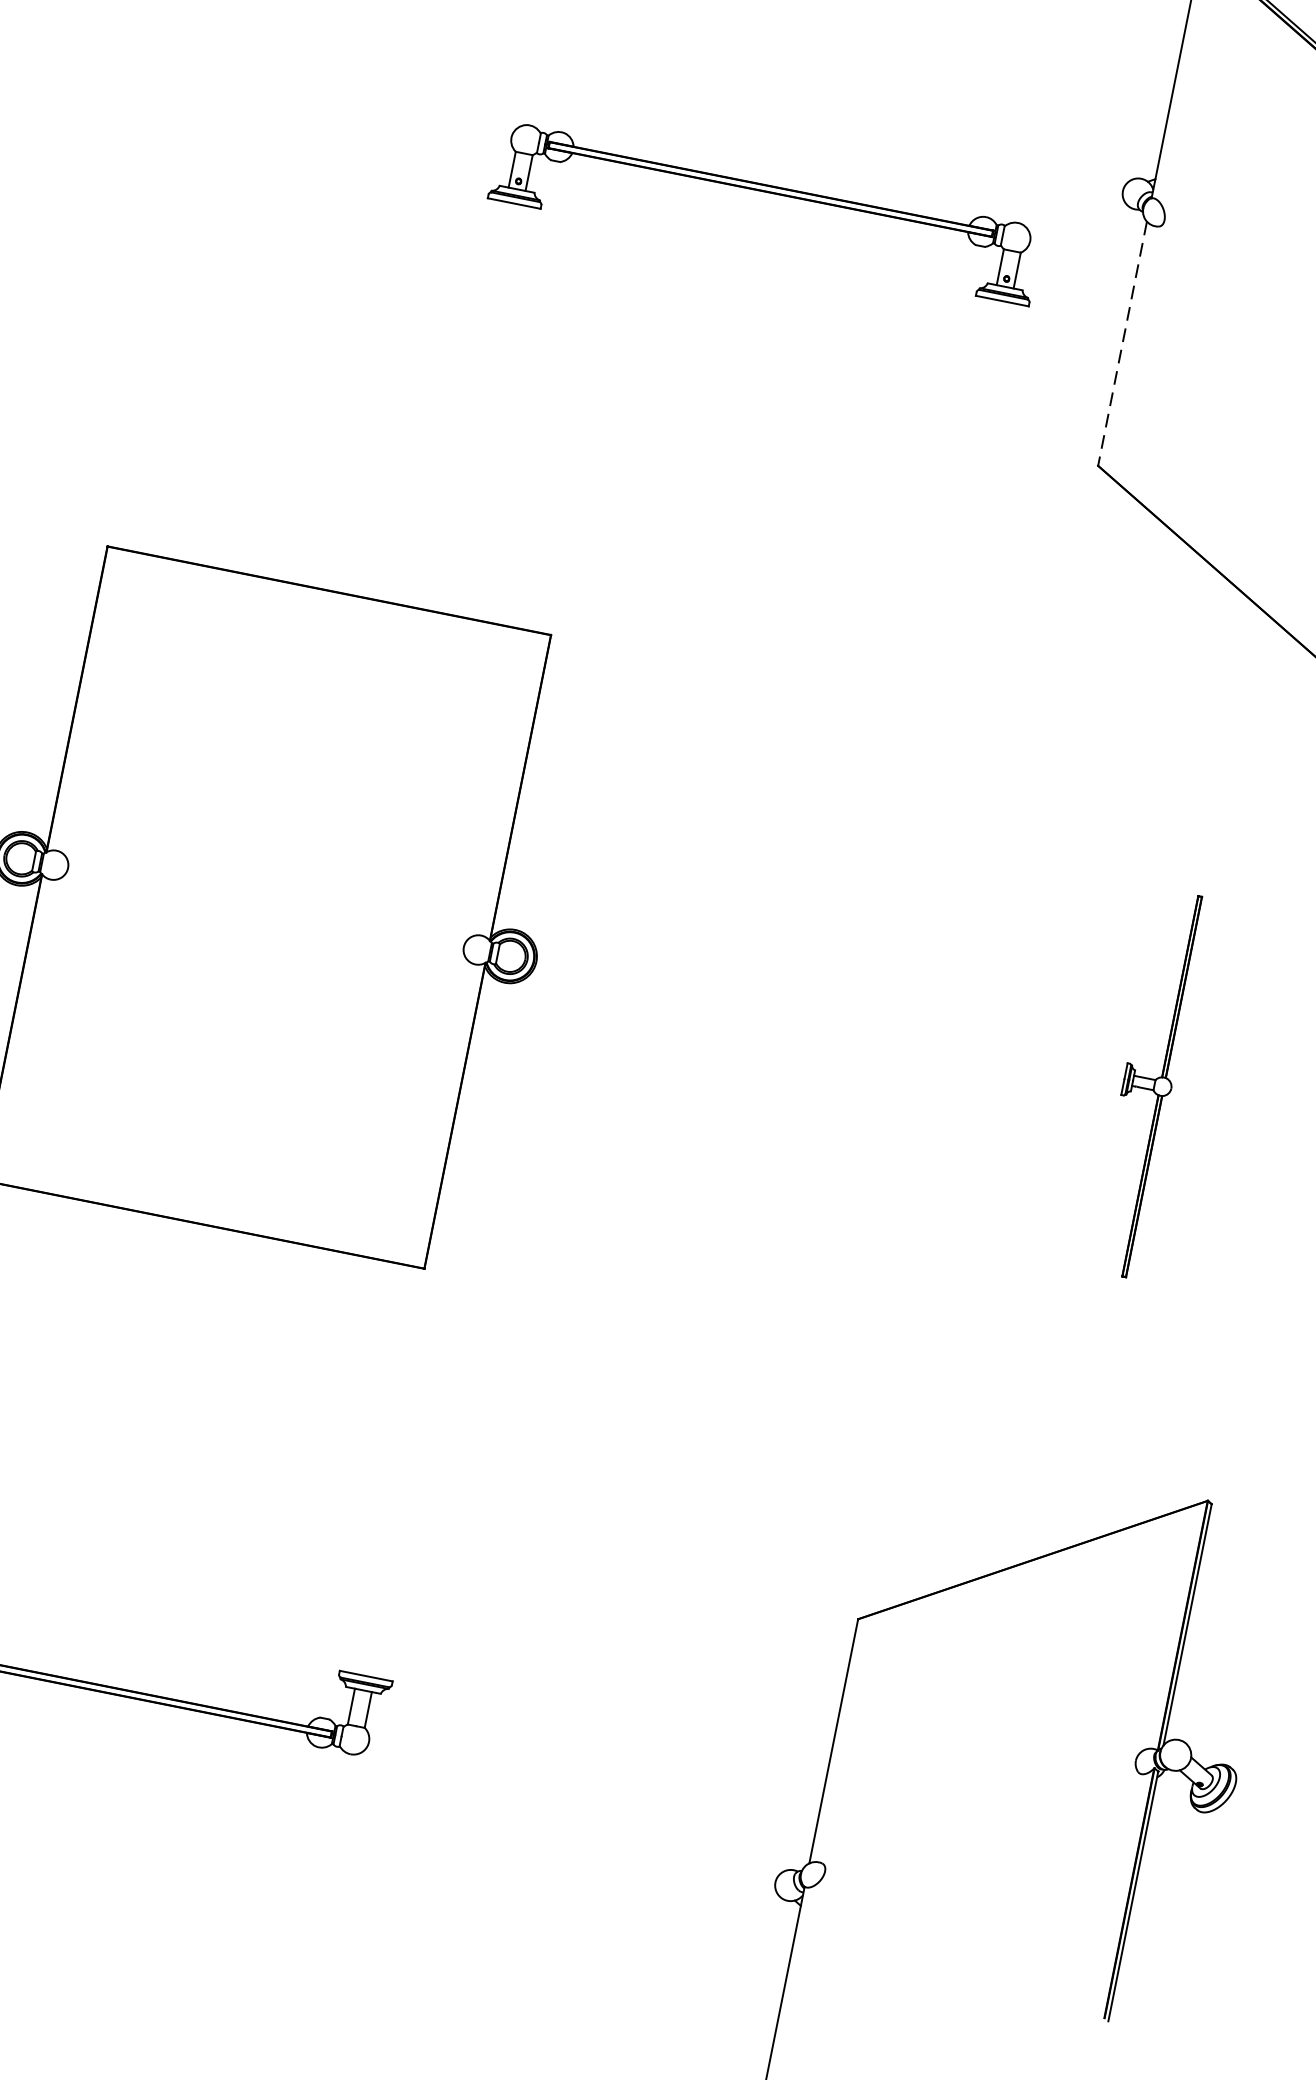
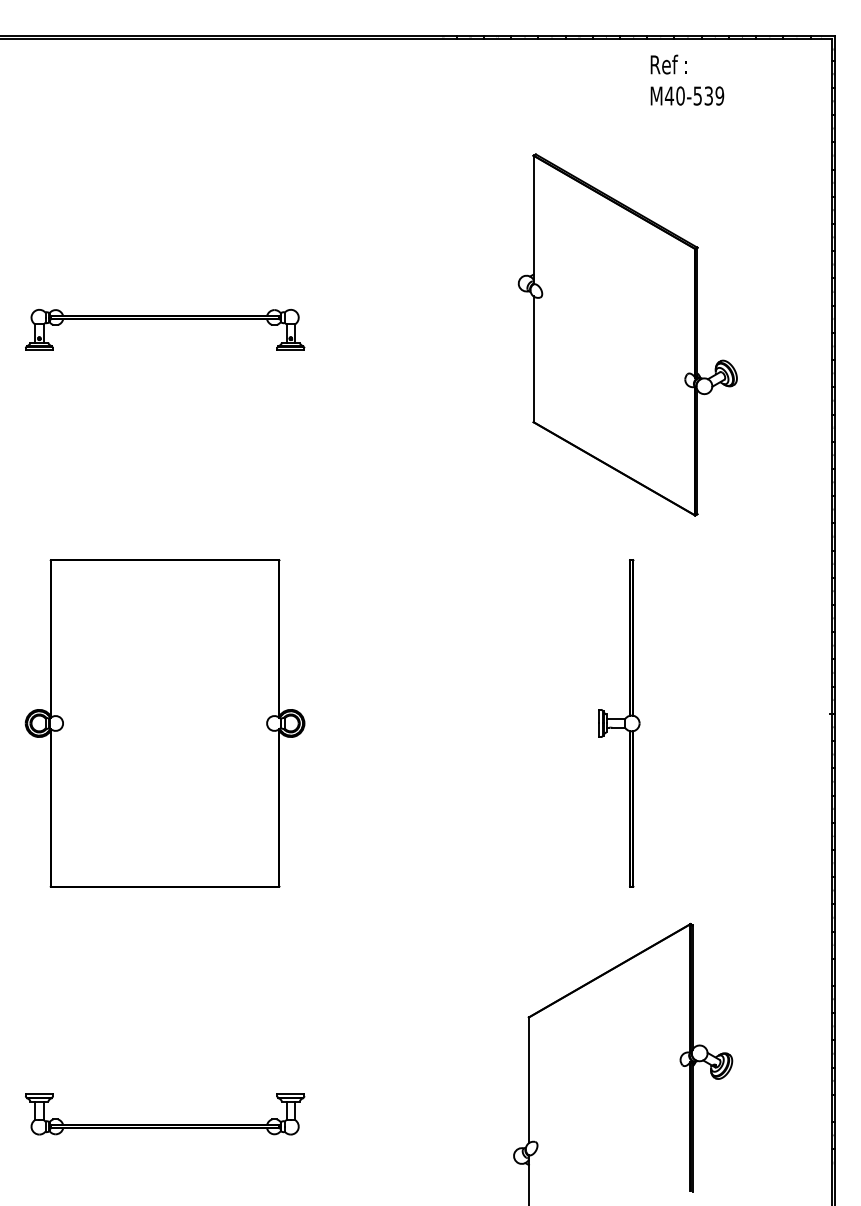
part: (770, 193) -> (165, 319), moved
line: (1122, 344) -> (533, 359), dashed -> solid
part: (1147, 1083) -> (619, 723), size x1.67

